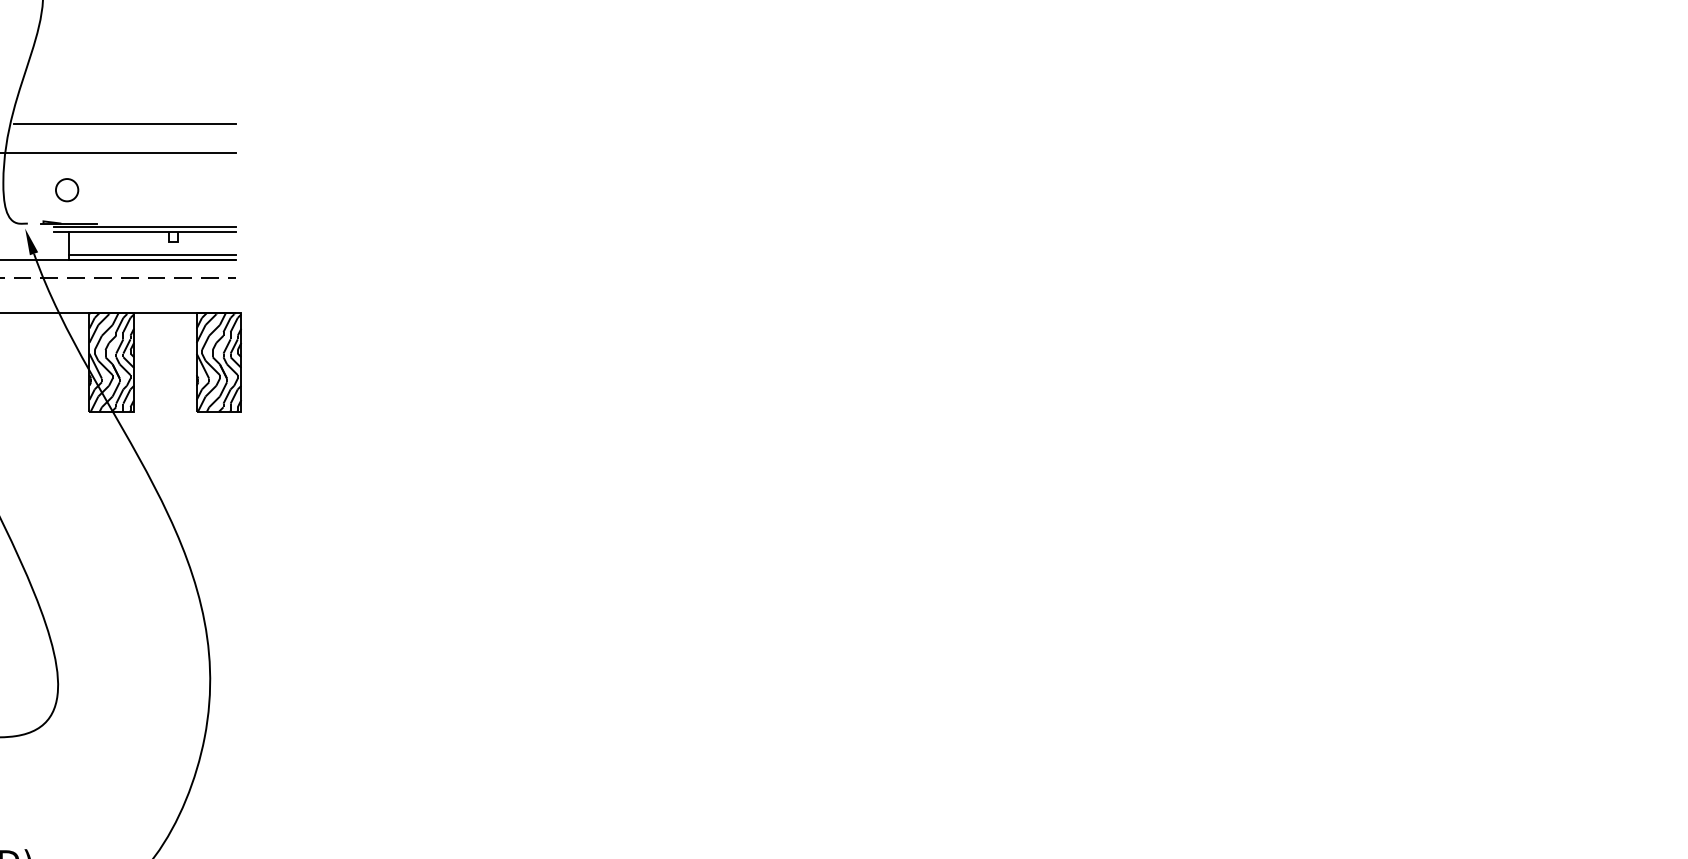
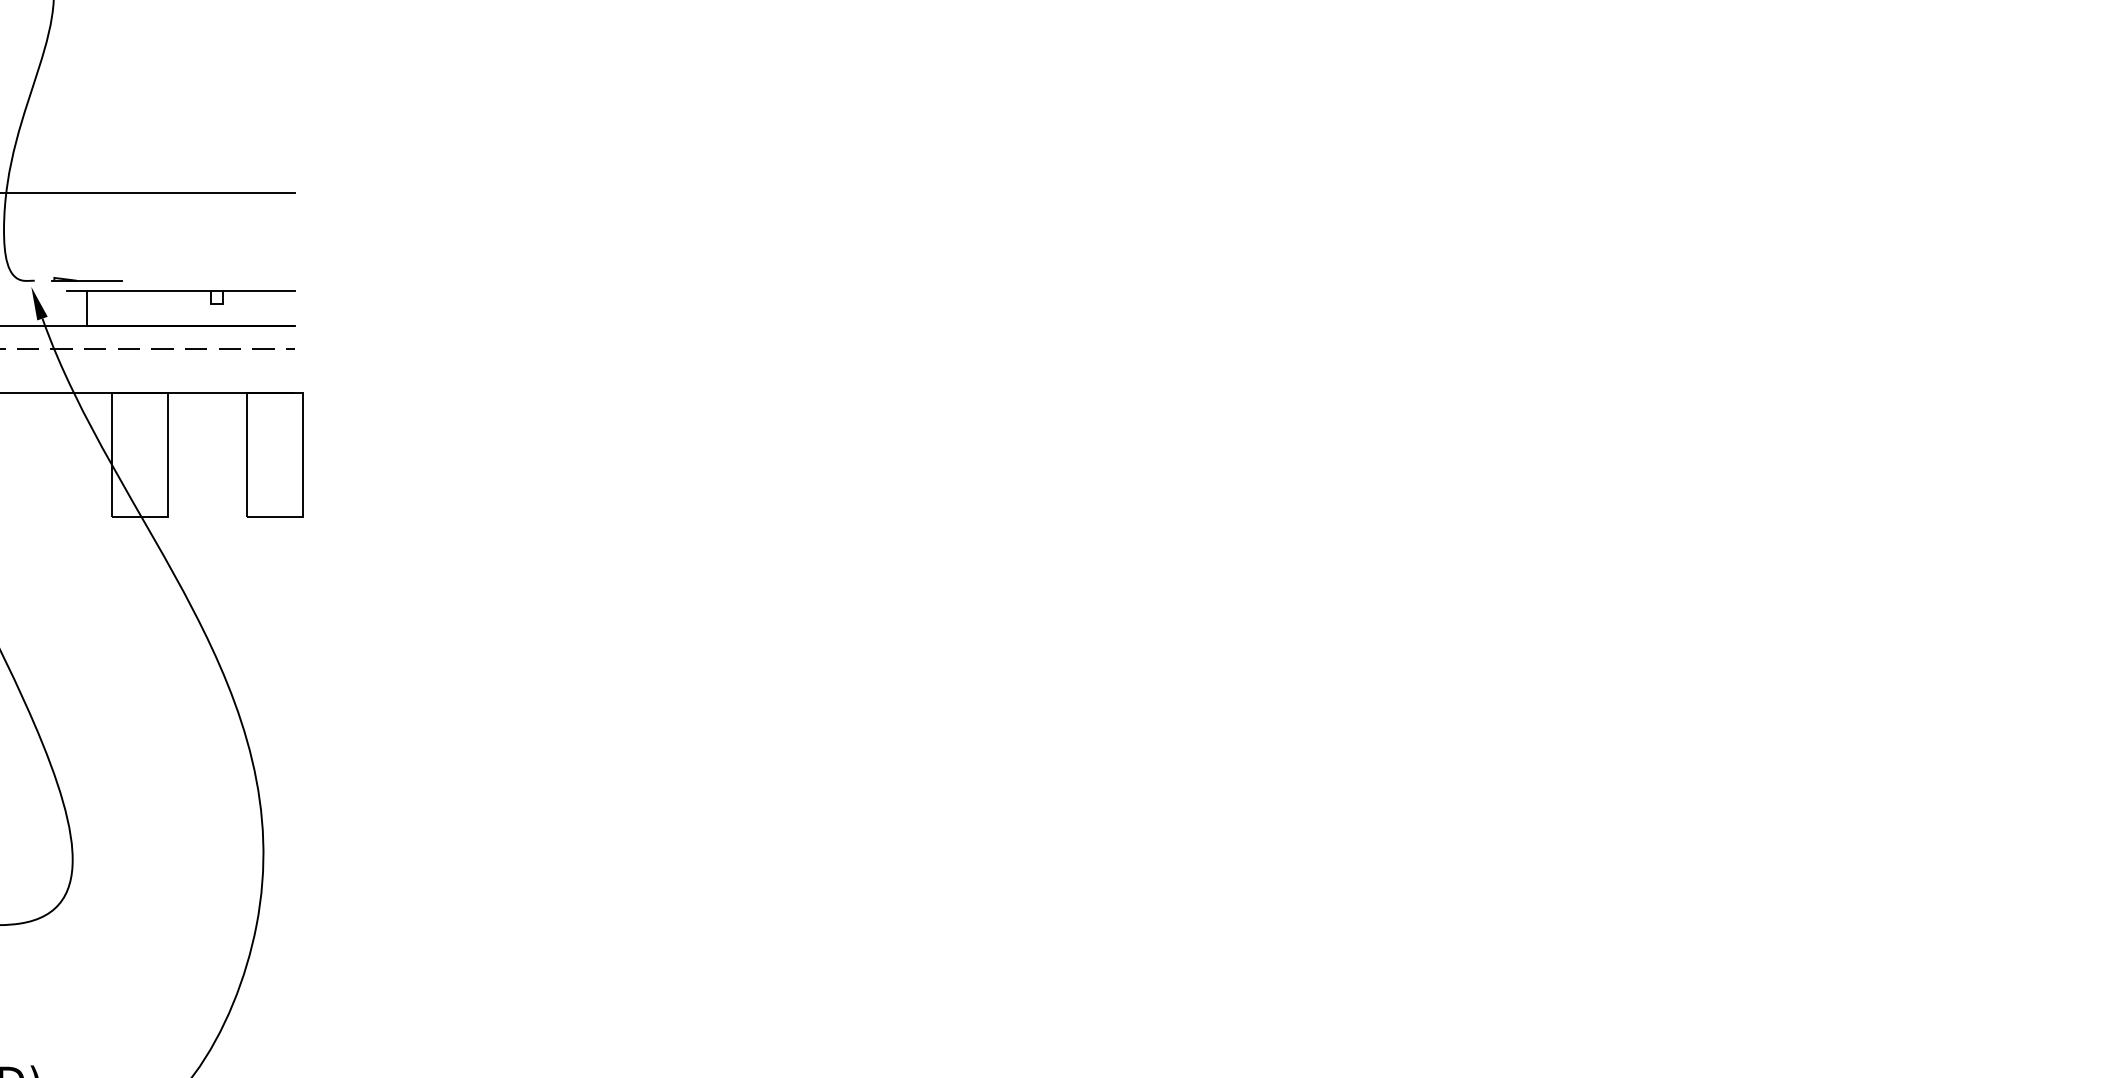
line: (124, 124) -> (155, 156), removed
circle: (66, 189) -> (83, 238), removed
line: (144, 227) -> (181, 285), removed
line: (152, 255) -> (190, 320), removed
hatch: (112, 362) -> (140, 454), removed
hatch: (218, 362) -> (274, 454), removed

